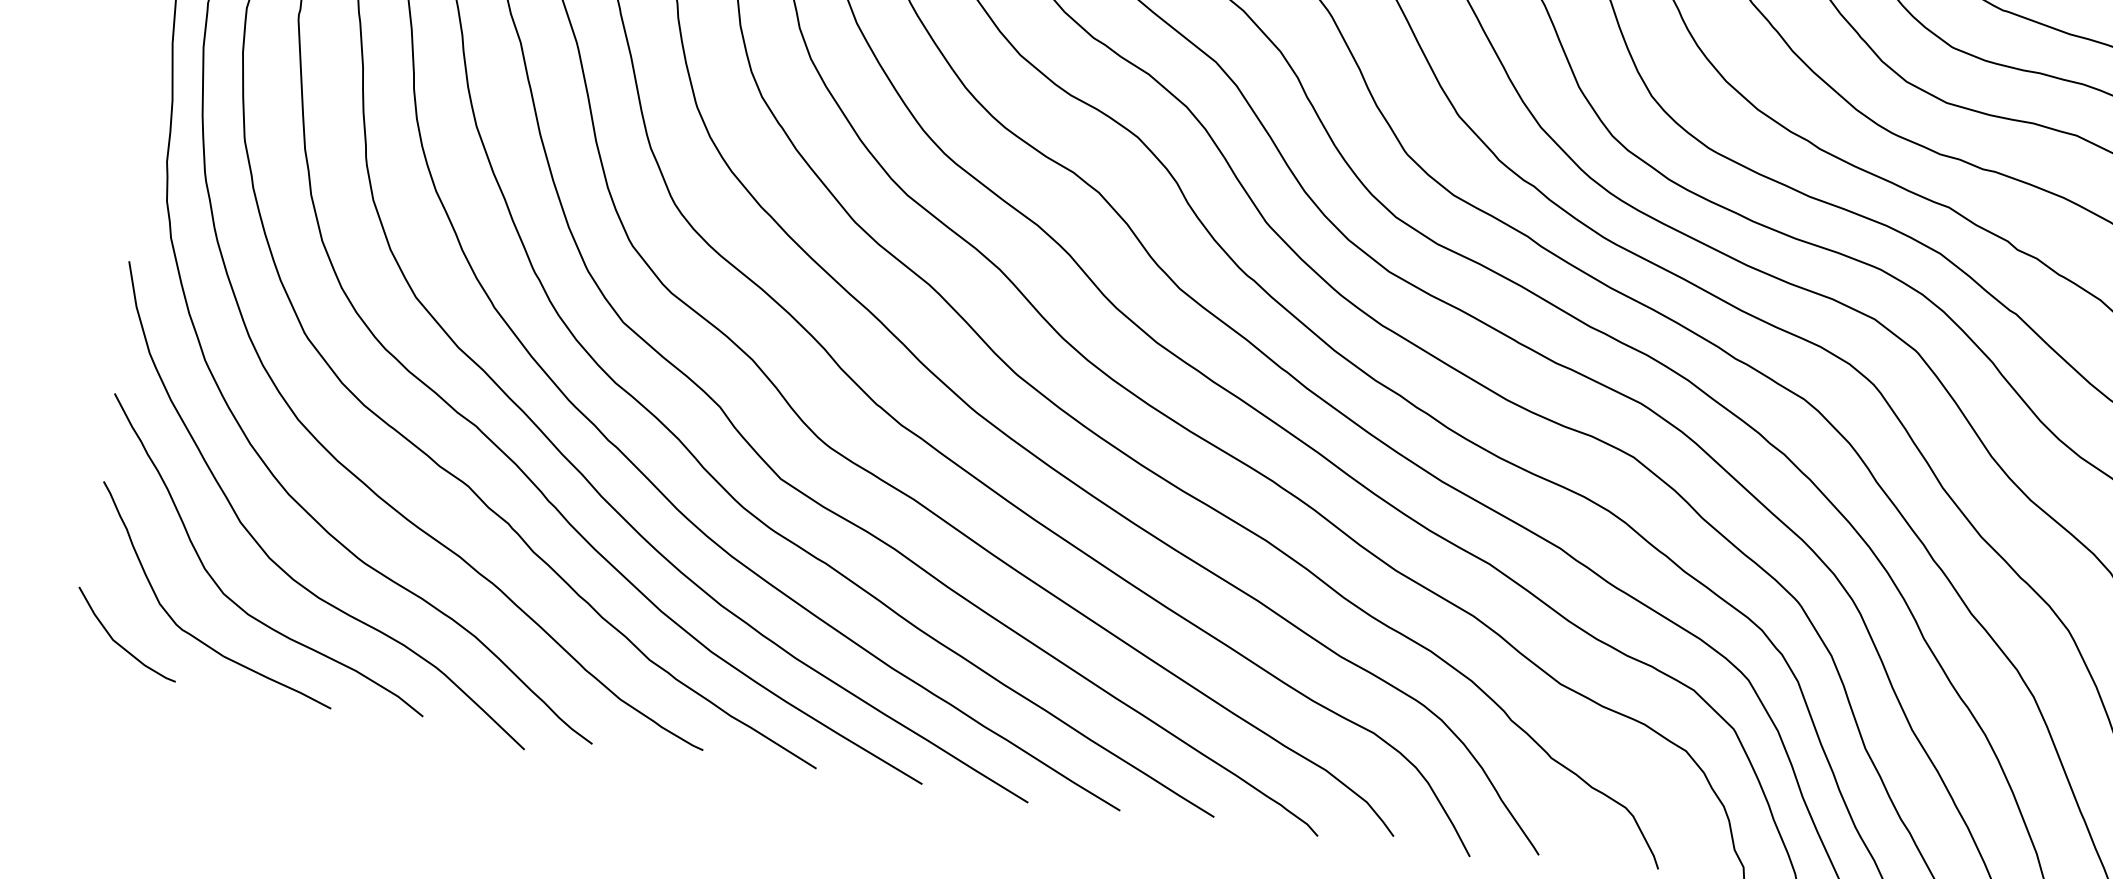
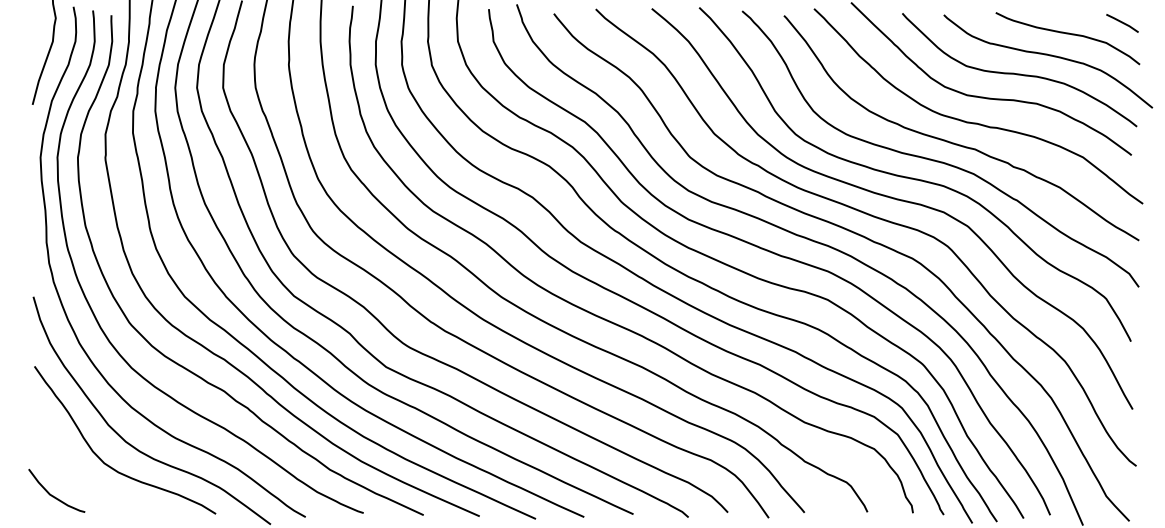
curve: (190, 632) -> (89, 485), removed

